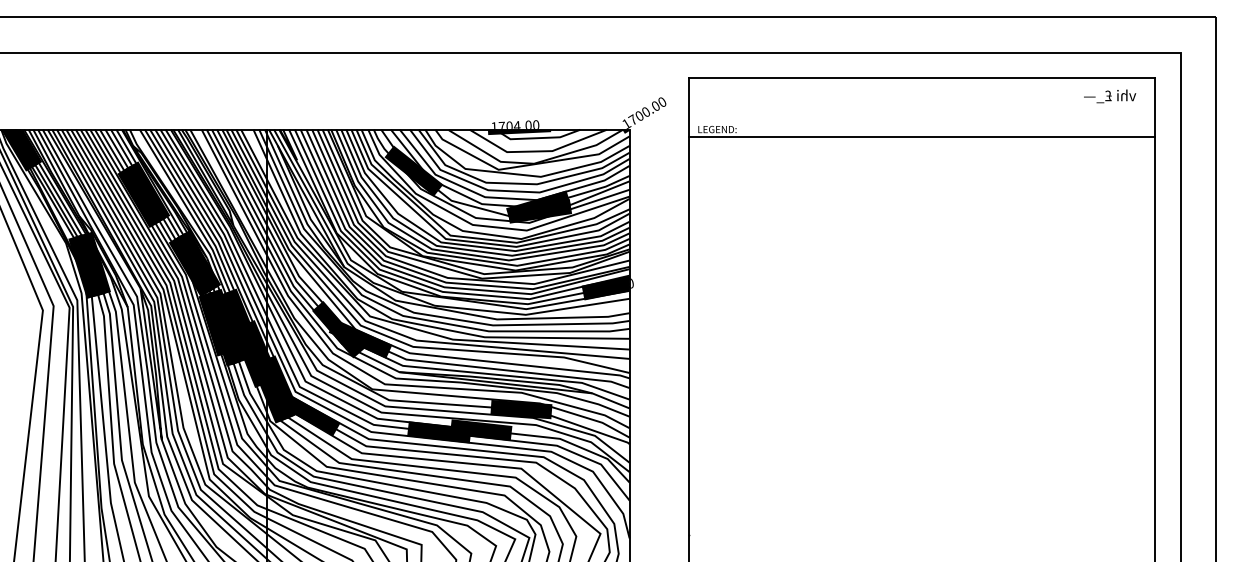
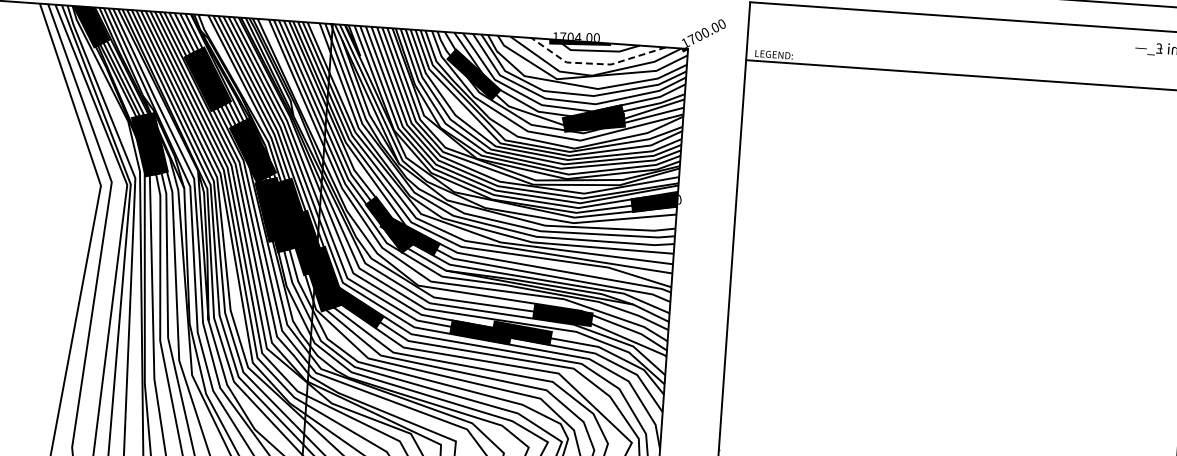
line: (536, 151) -> (595, 63), solid -> dashed

